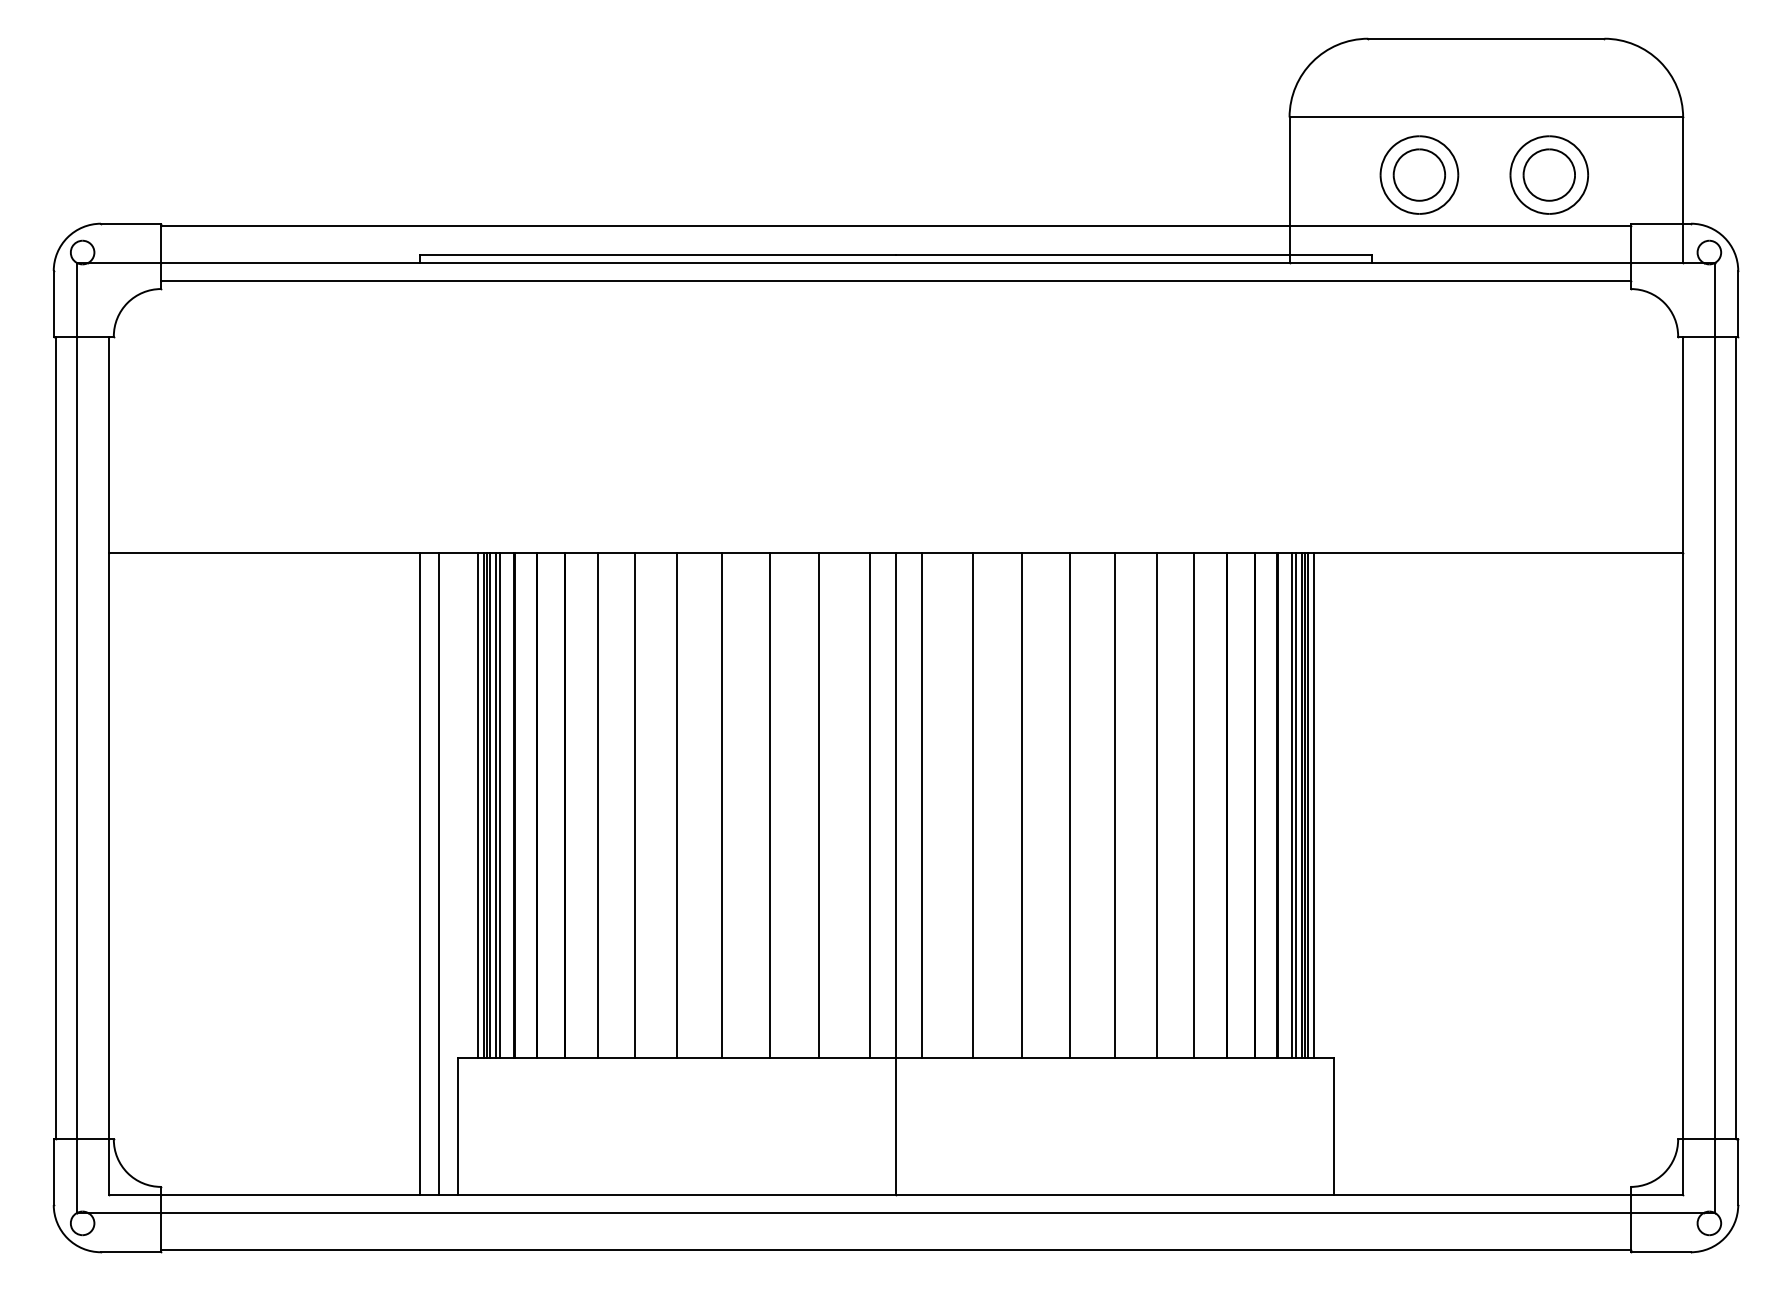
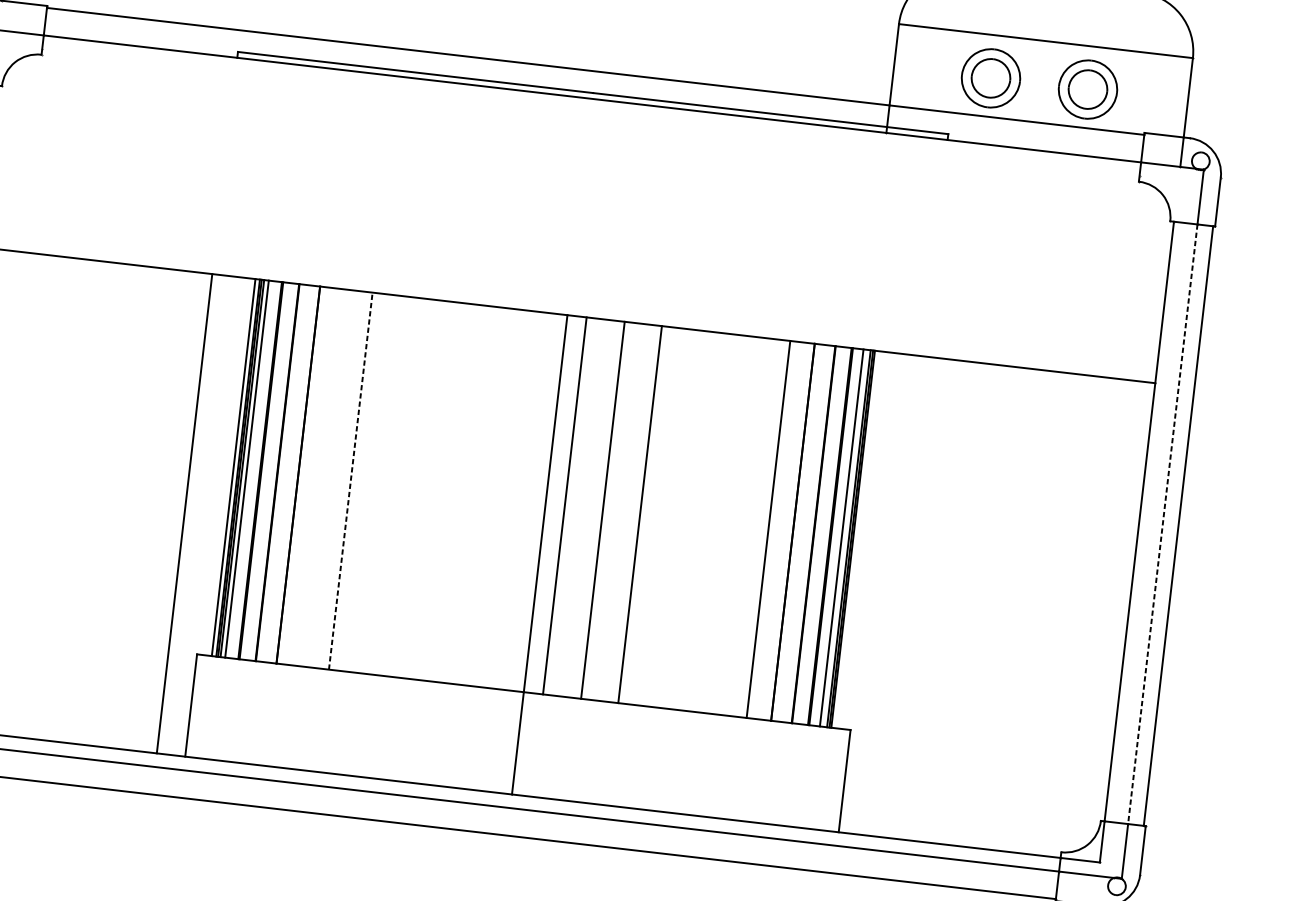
line: (895, 281) -> (590, 112), removed
line: (1714, 738) -> (1162, 524), solid -> dashed
line: (499, 804) -> (249, 468), removed
line: (597, 804) -> (322, 477), removed
line: (635, 804) -> (351, 480), solid -> dashed
line: (676, 804) -> (381, 484), removed
line: (721, 804) -> (415, 488), removed
line: (769, 804) -> (451, 492), removed
line: (819, 804) -> (488, 496), removed
line: (870, 804) -> (526, 500), removed
line: (1070, 804) -> (676, 518), removed
line: (1115, 804) -> (709, 522), removed
line: (1156, 804) -> (740, 525), removed
line: (1295, 804) -> (844, 537), removed
line: (1313, 804) -> (857, 539), removed
line: (439, 873) -> (198, 515), removed

